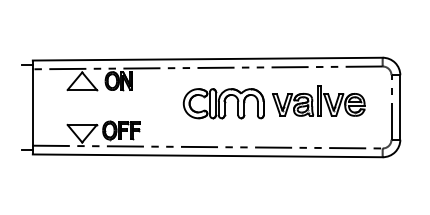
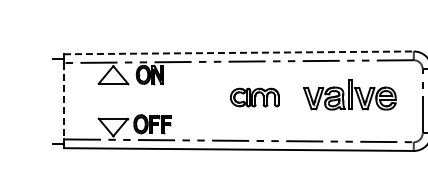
line: (207, 59) -> (238, 53), solid -> dashed
part: (223, 103) -> (254, 97), size x0.6
line: (32, 107) -> (63, 101), solid -> dashed

